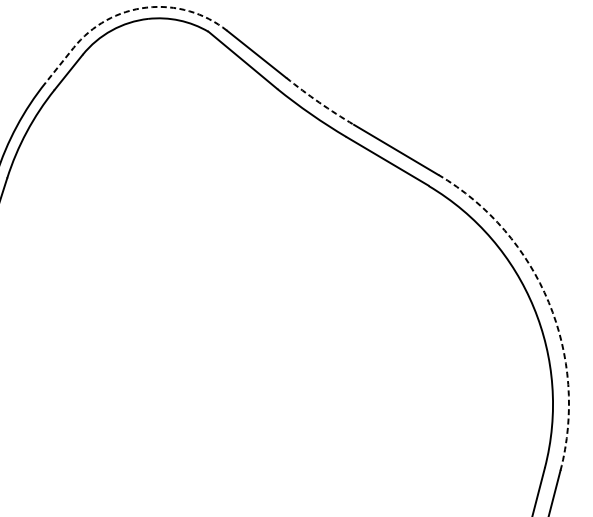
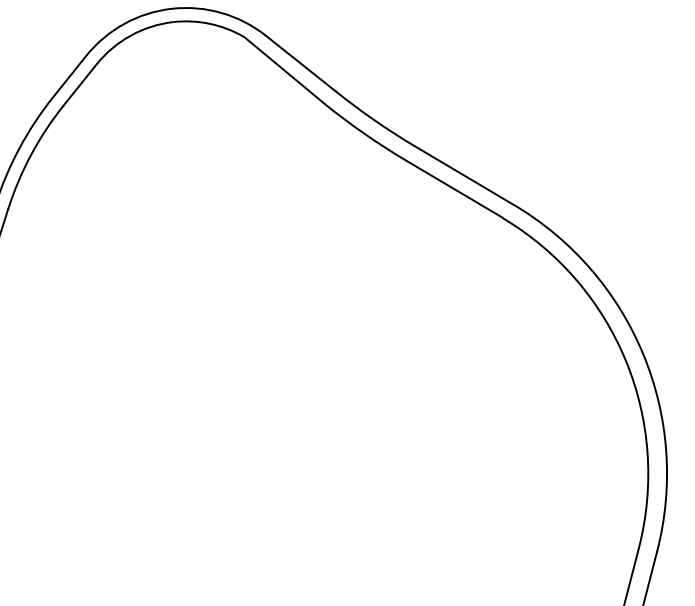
line: (125, 11) -> (147, 13), dashed -> solid
arc: (319, 102) -> (374, 120), dashed -> solid
arc: (548, 302) -> (643, 354), dashed -> solid

